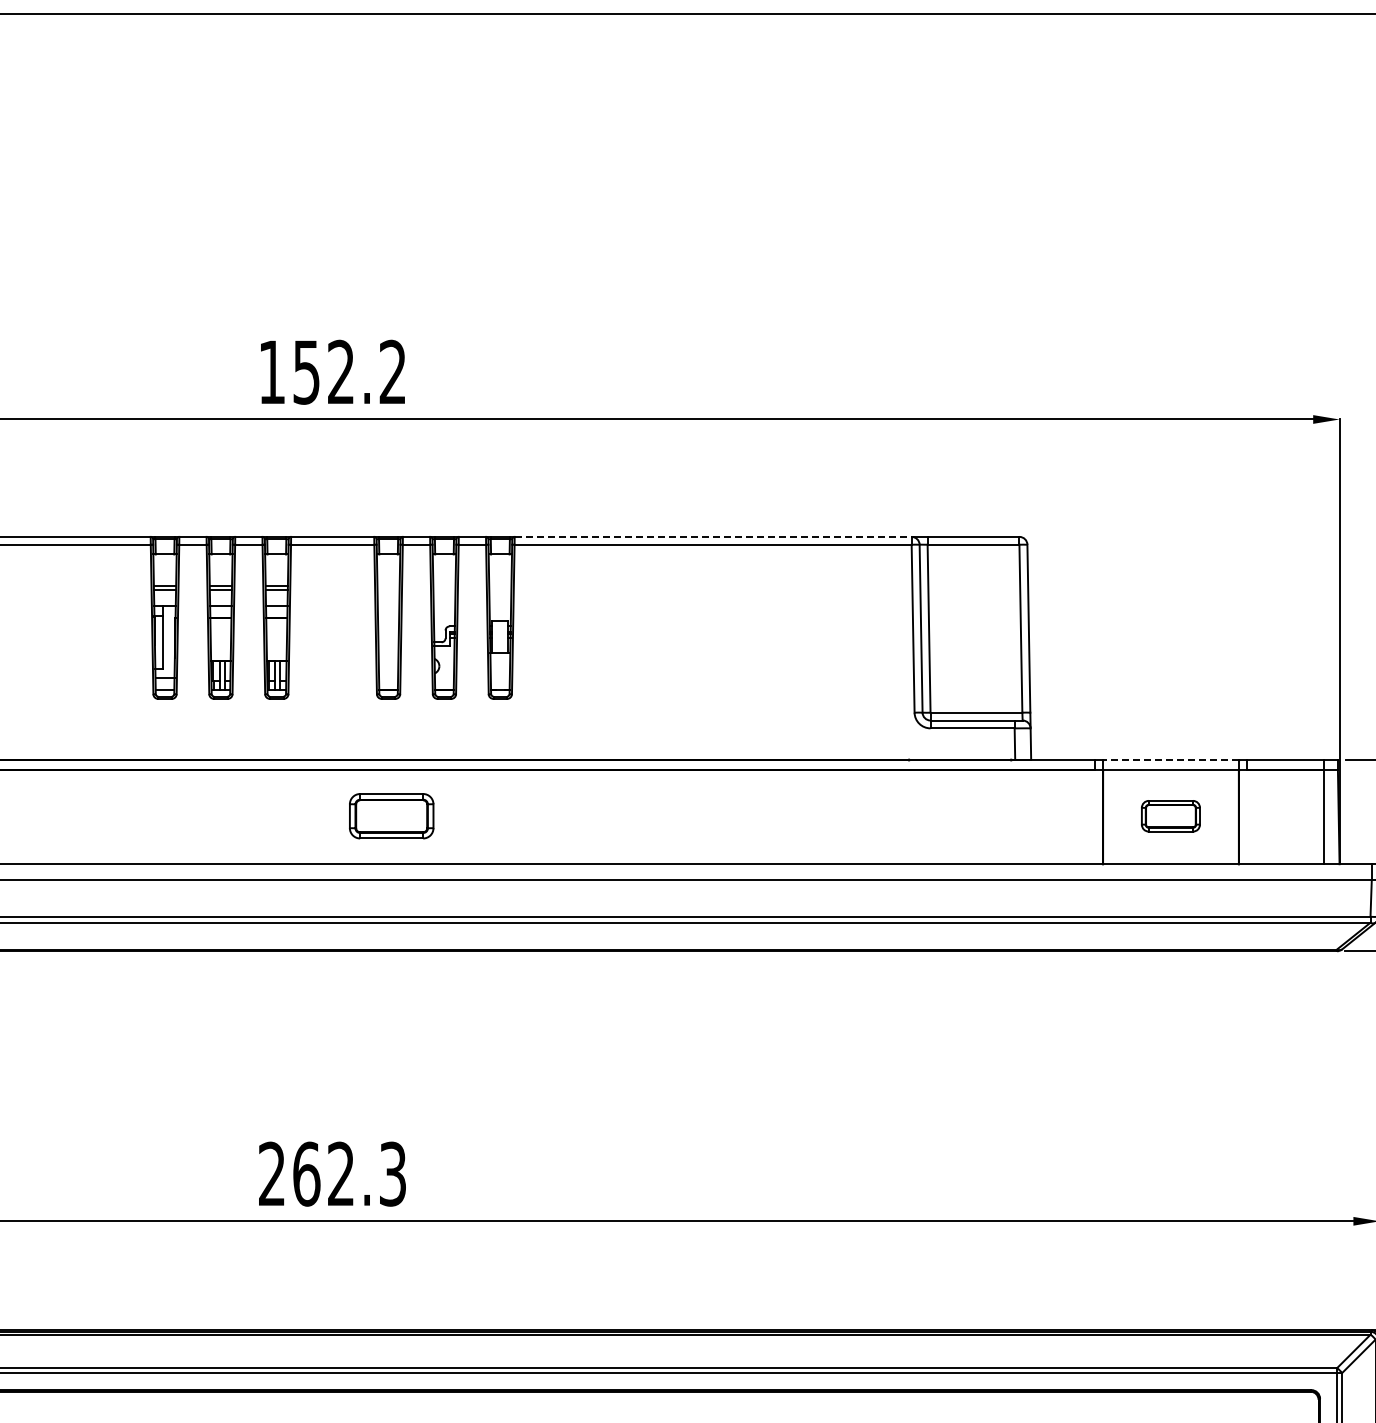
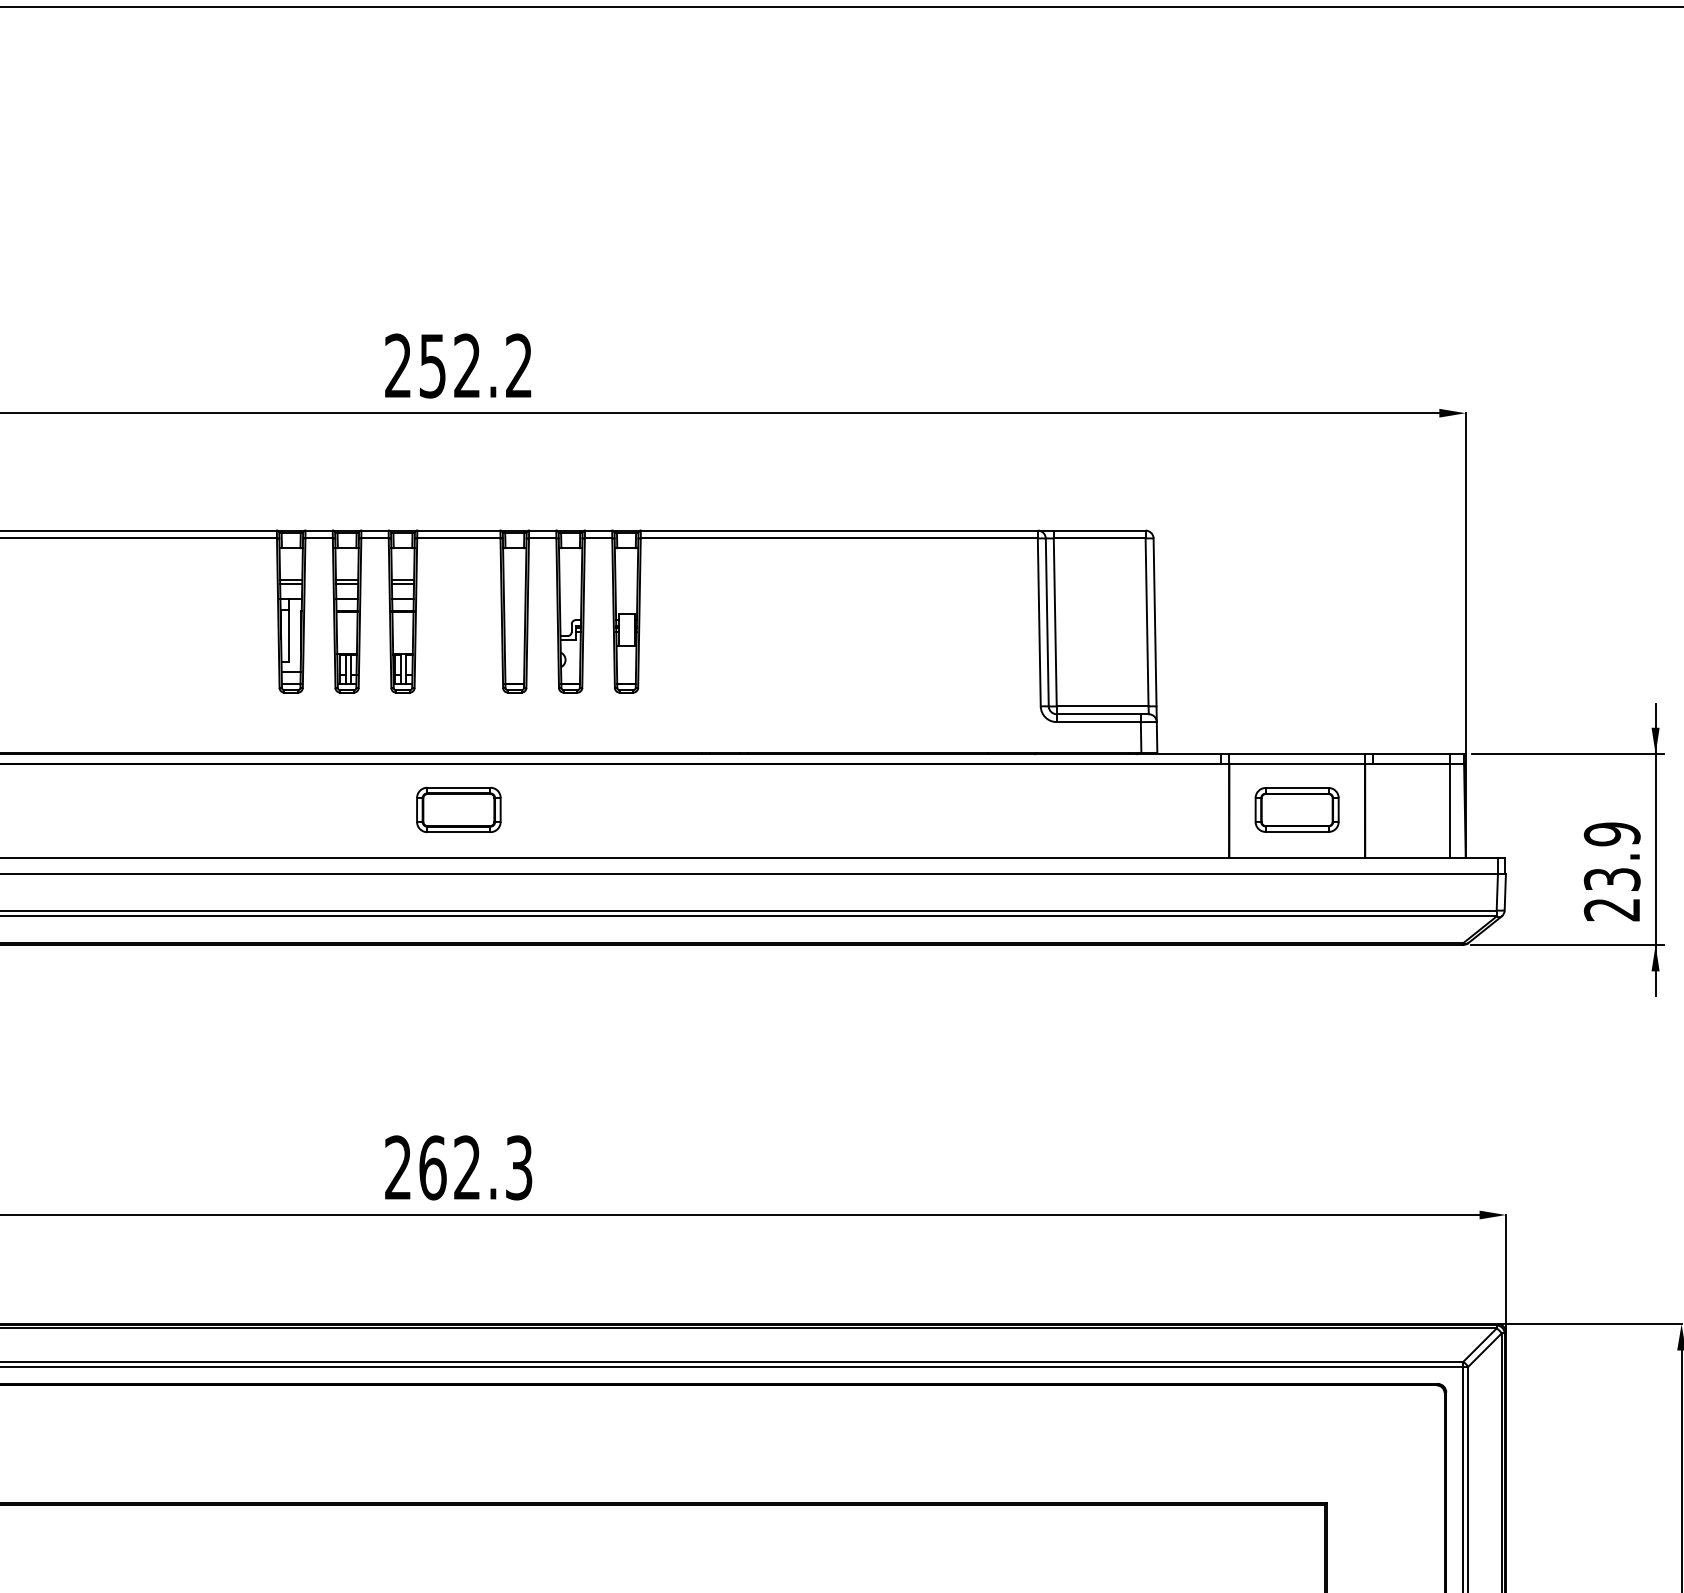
text: (271, 371) -> (397, 365), 152.2 -> 252.2
line: (713, 536) -> (839, 530), dashed -> solid
line: (1171, 760) -> (1297, 754), dashed -> solid
part: (391, 815) -> (458, 809), moved
part: (1170, 815) -> (1296, 809), size x1.43

